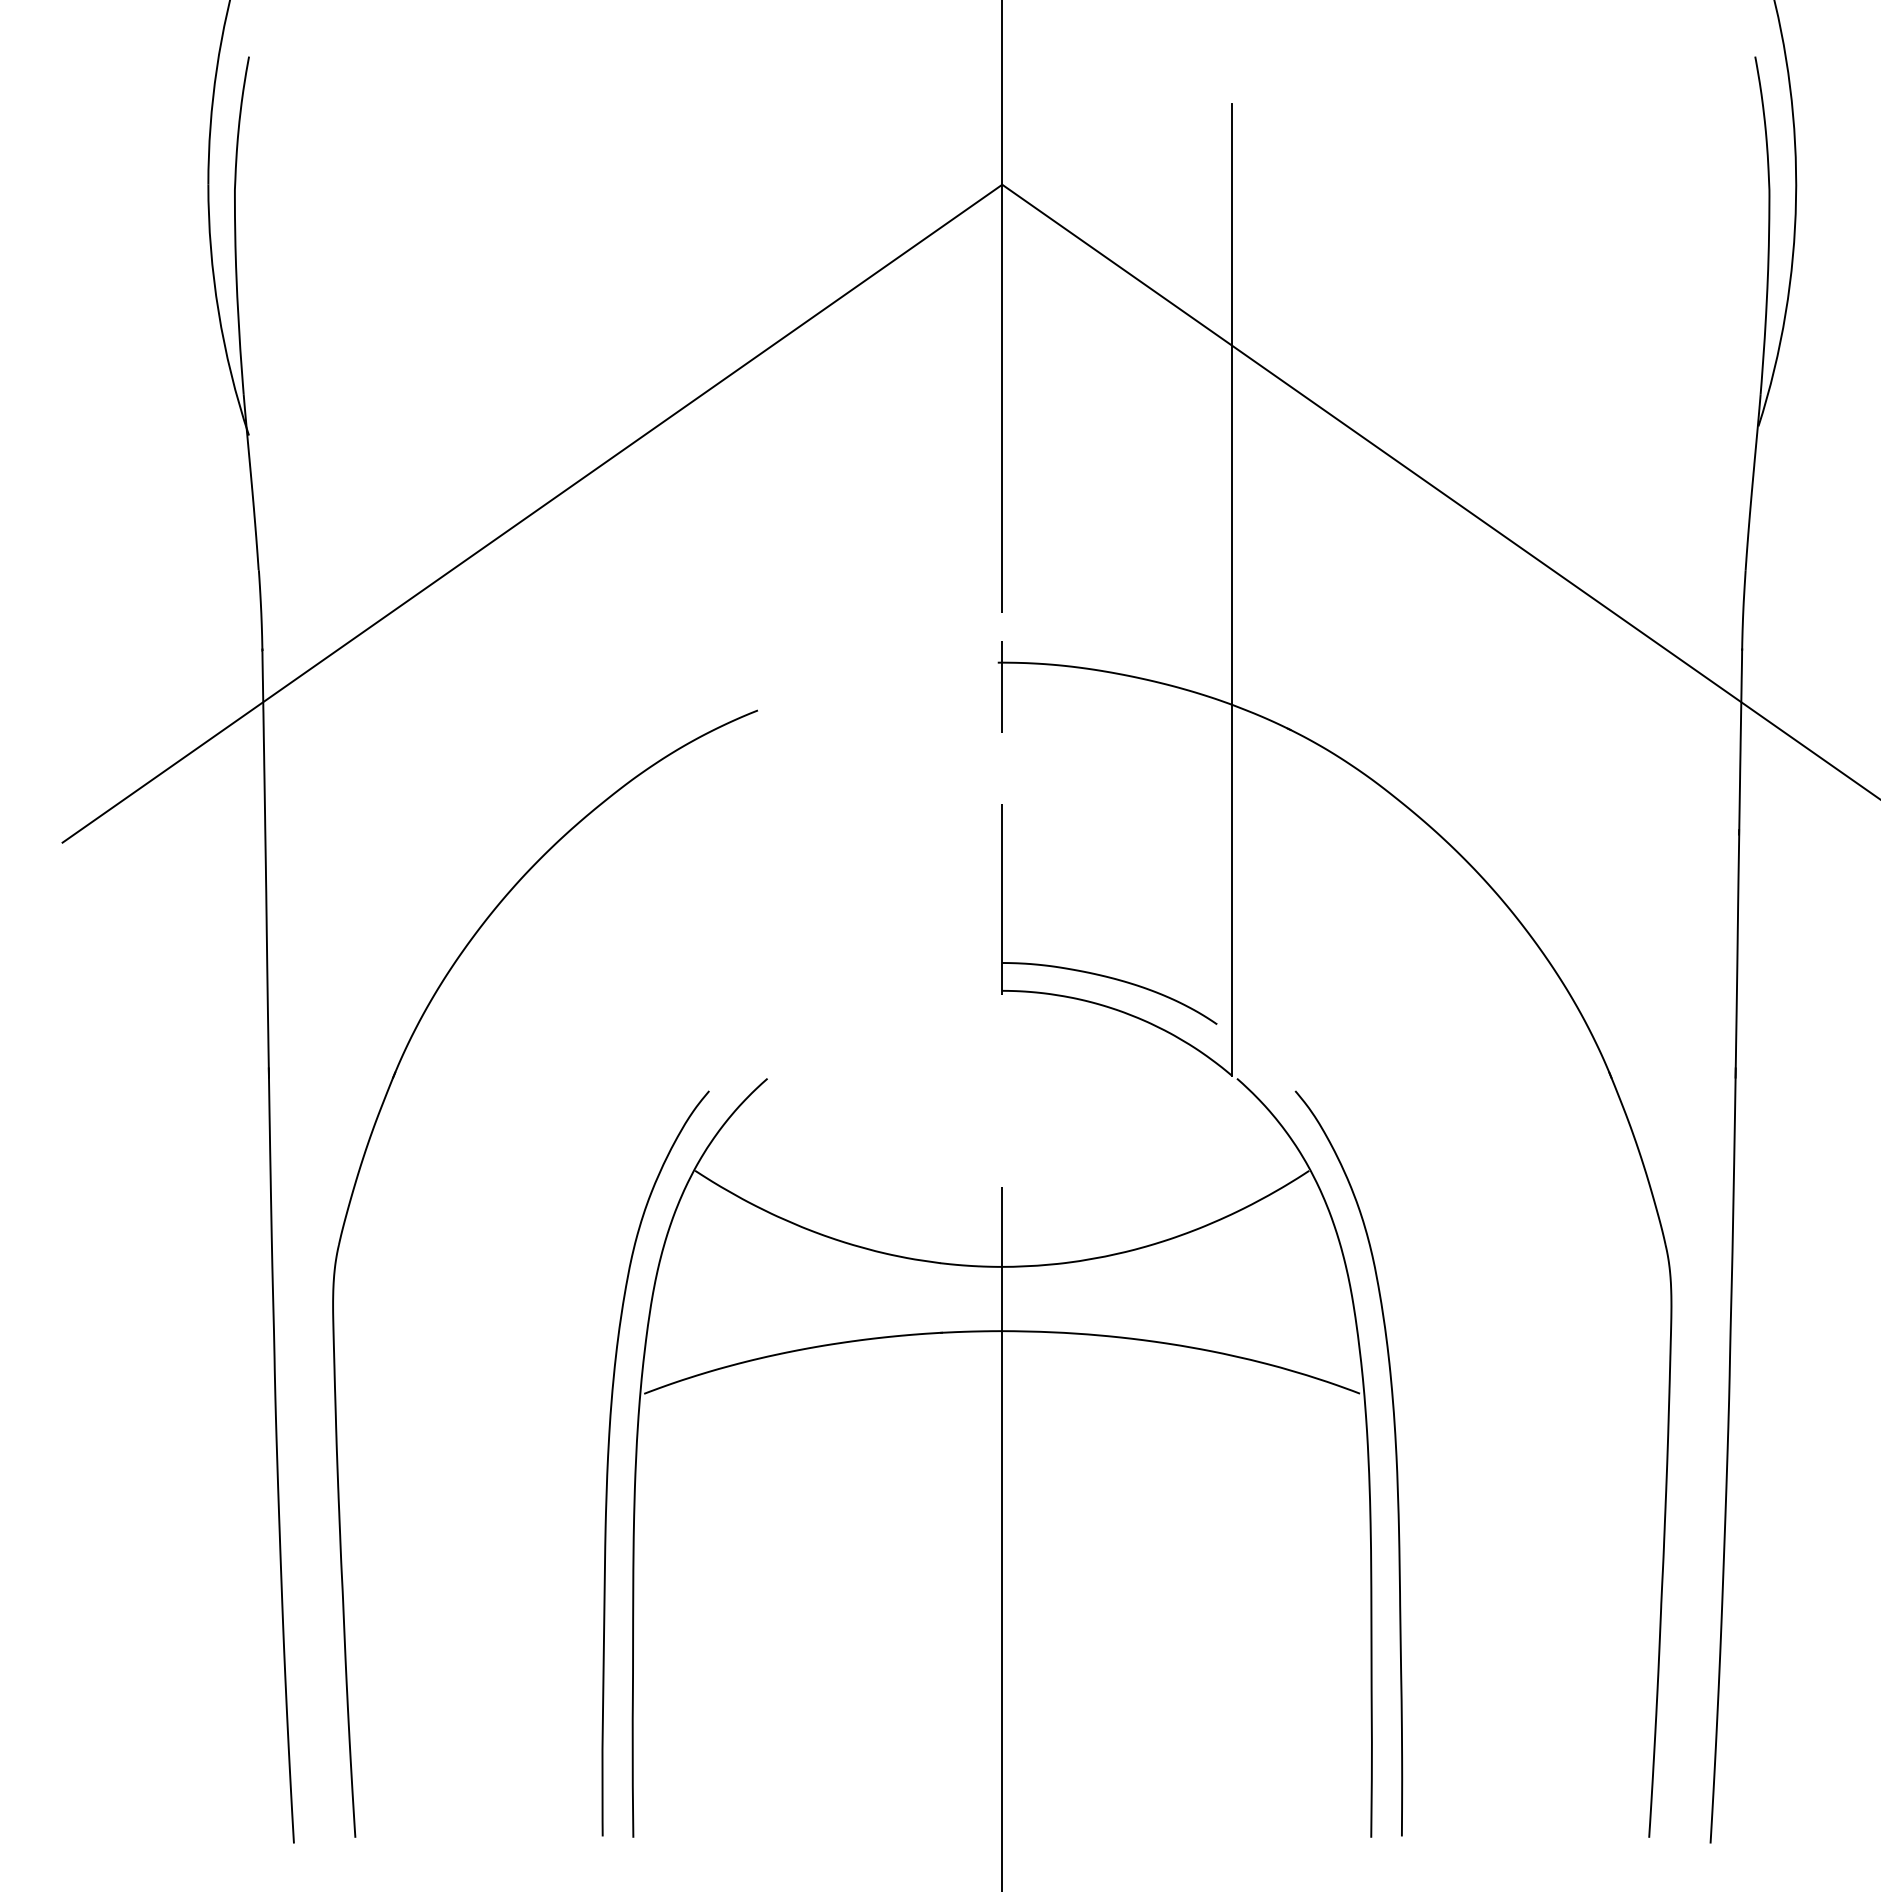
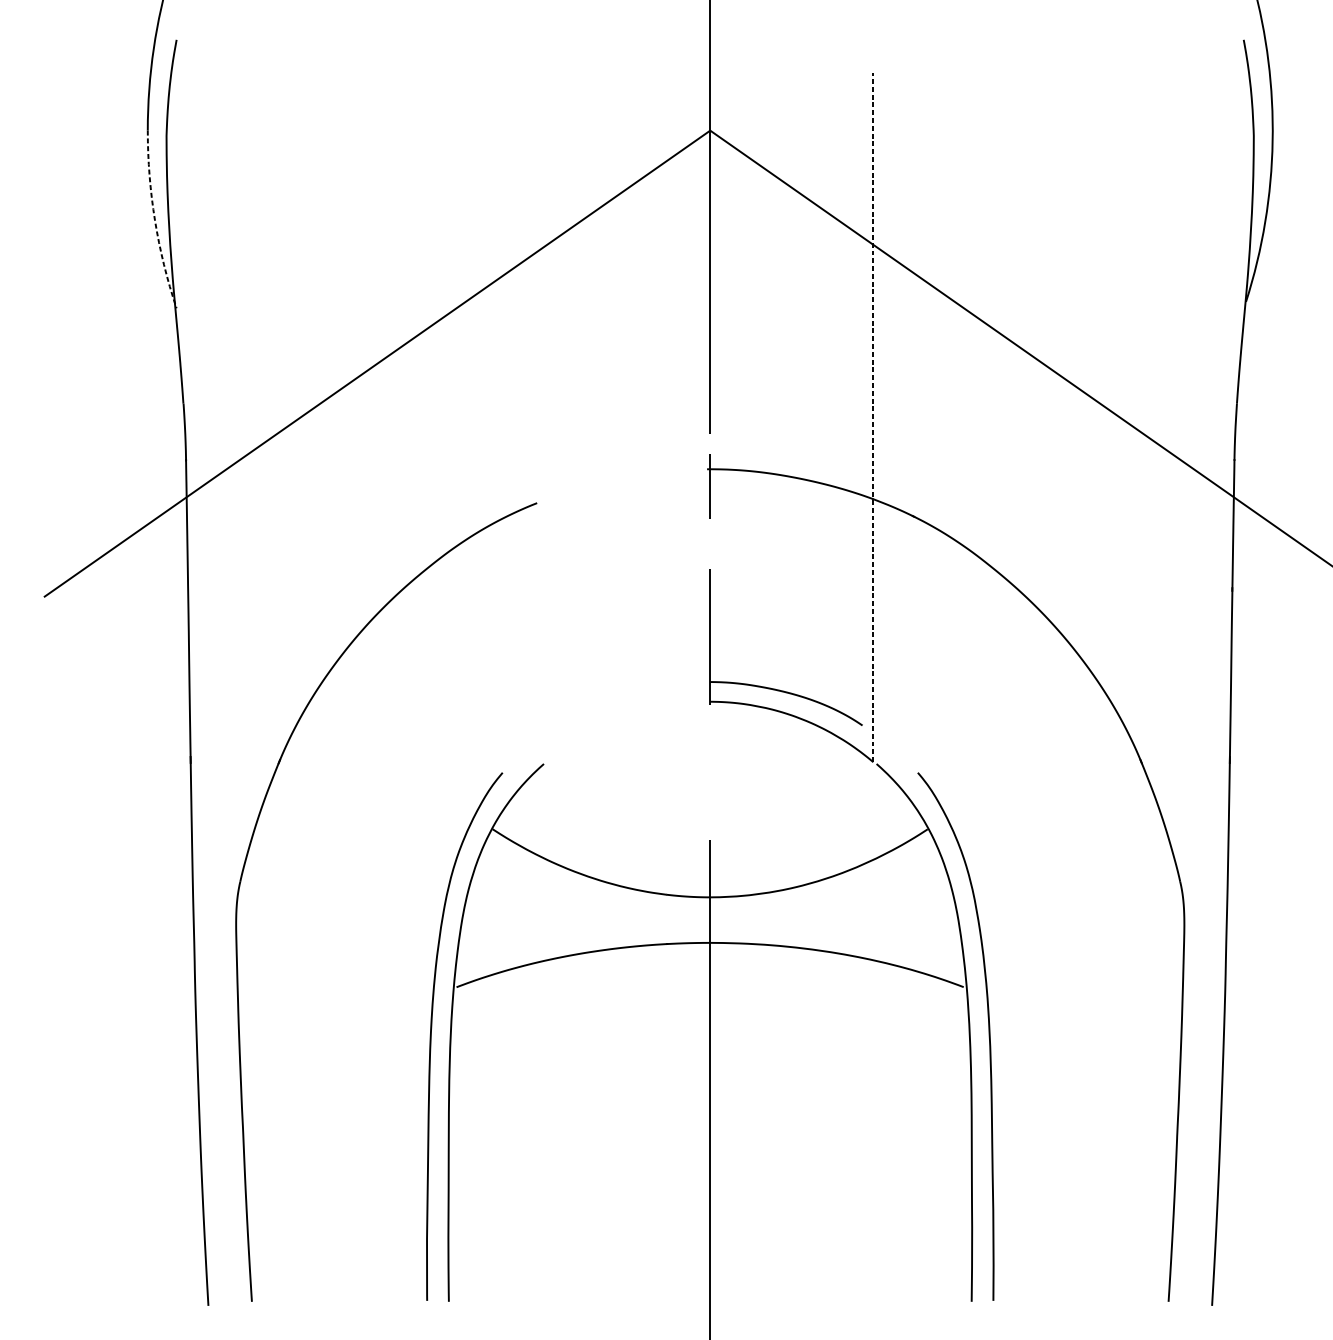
arc: (218, 311) -> (154, 220), solid -> dashed
line: (1232, 589) -> (873, 417), solid -> dashed

